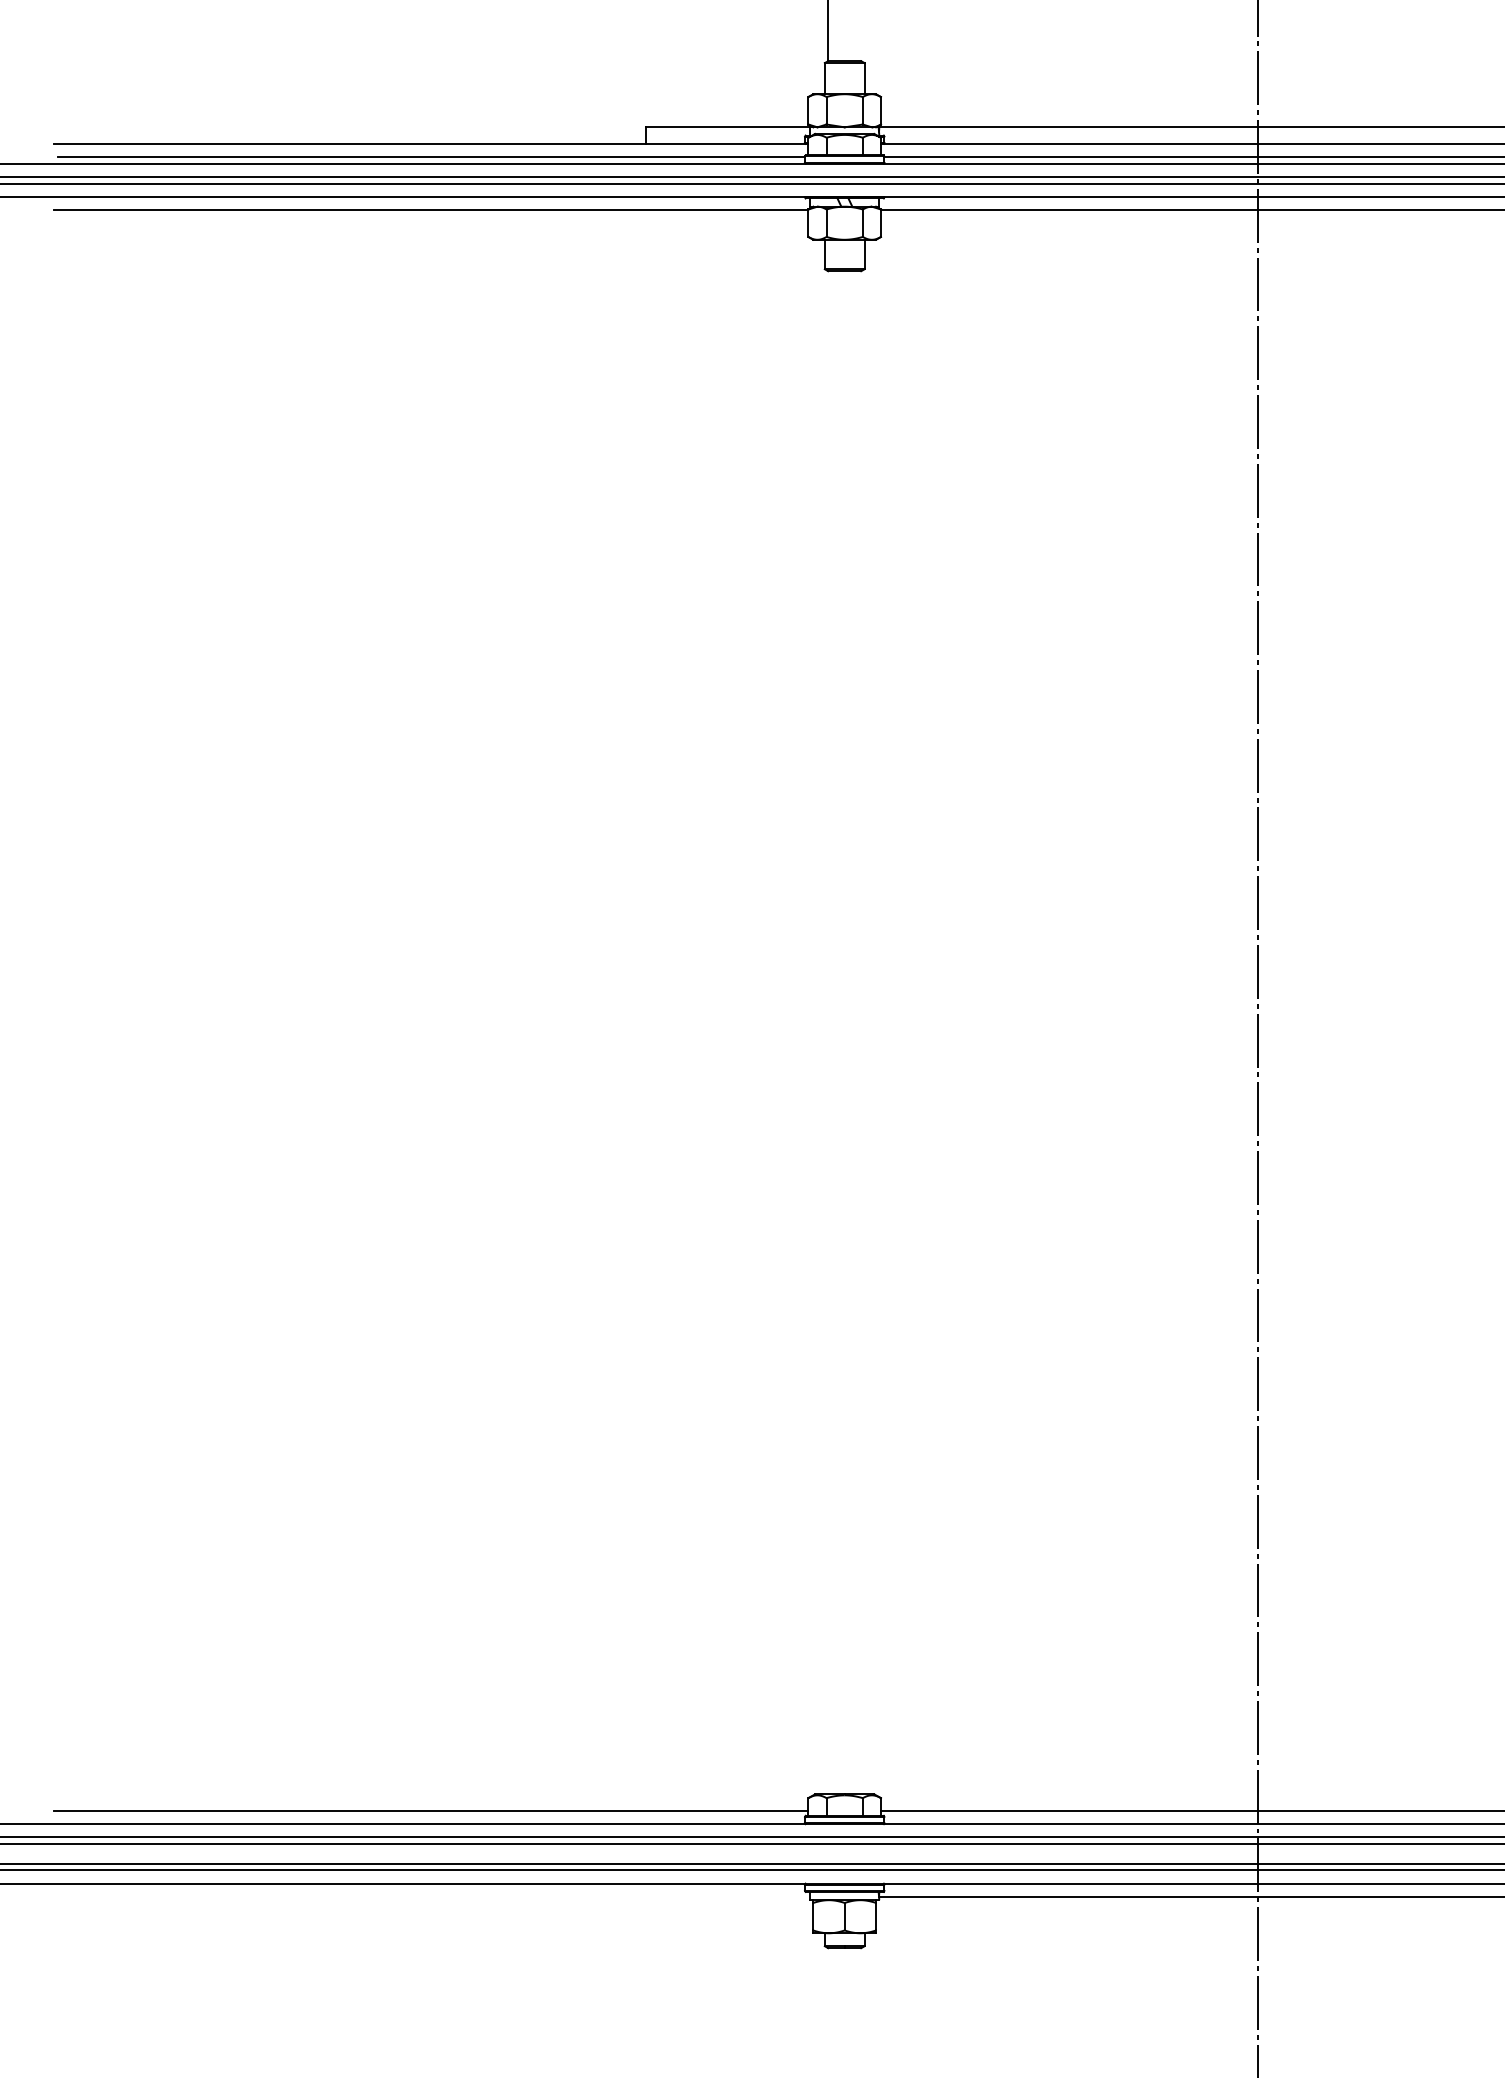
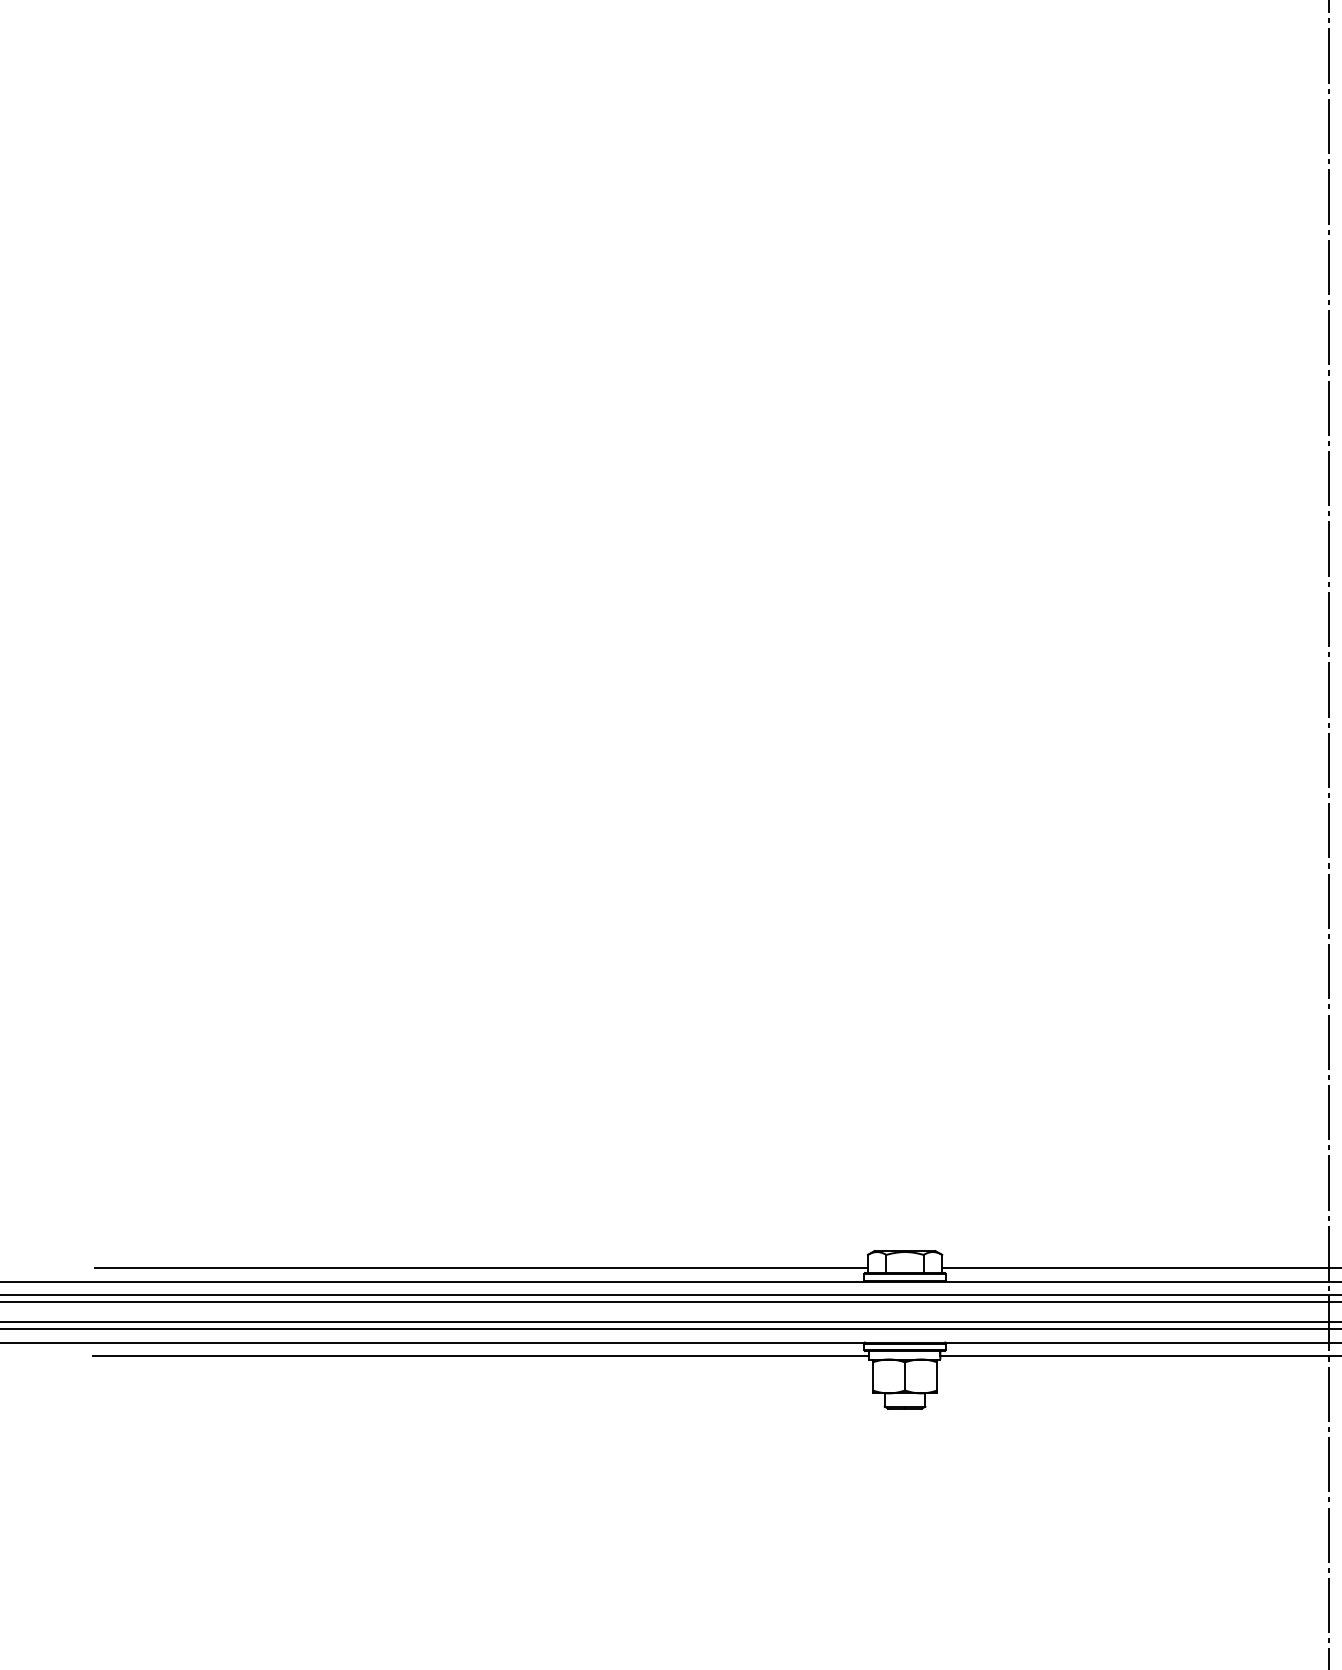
line: (430, 1896) -> (480, 1355), added

